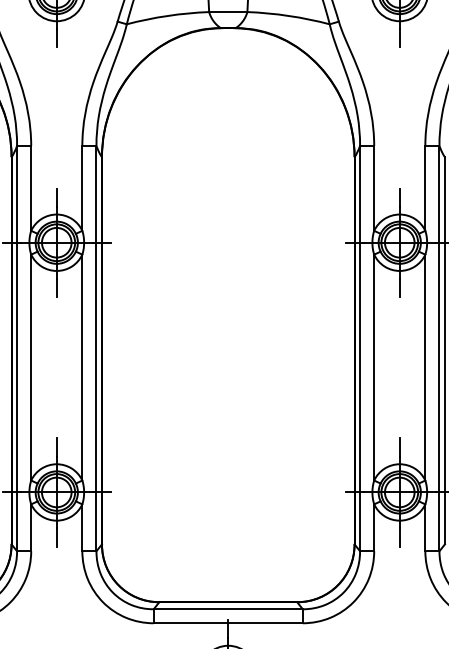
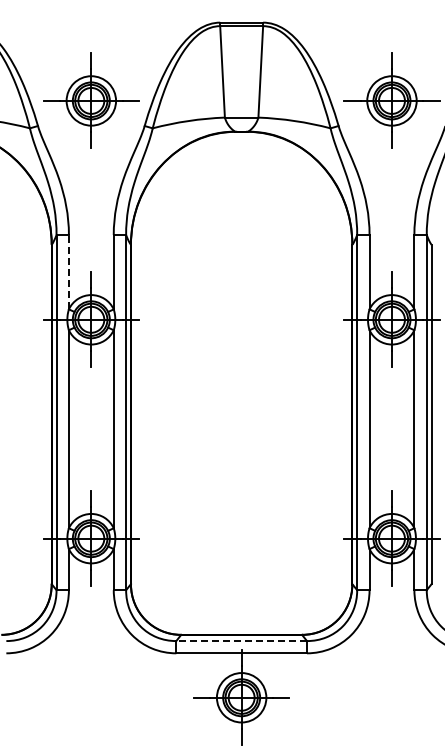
line: (30, 187) -> (68, 271), solid -> dashed
line: (228, 609) -> (241, 641), solid -> dashed

